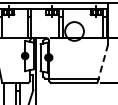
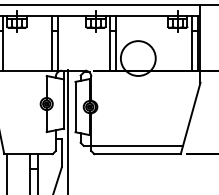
line: (102, 63) -> (190, 117), dashed -> solid

